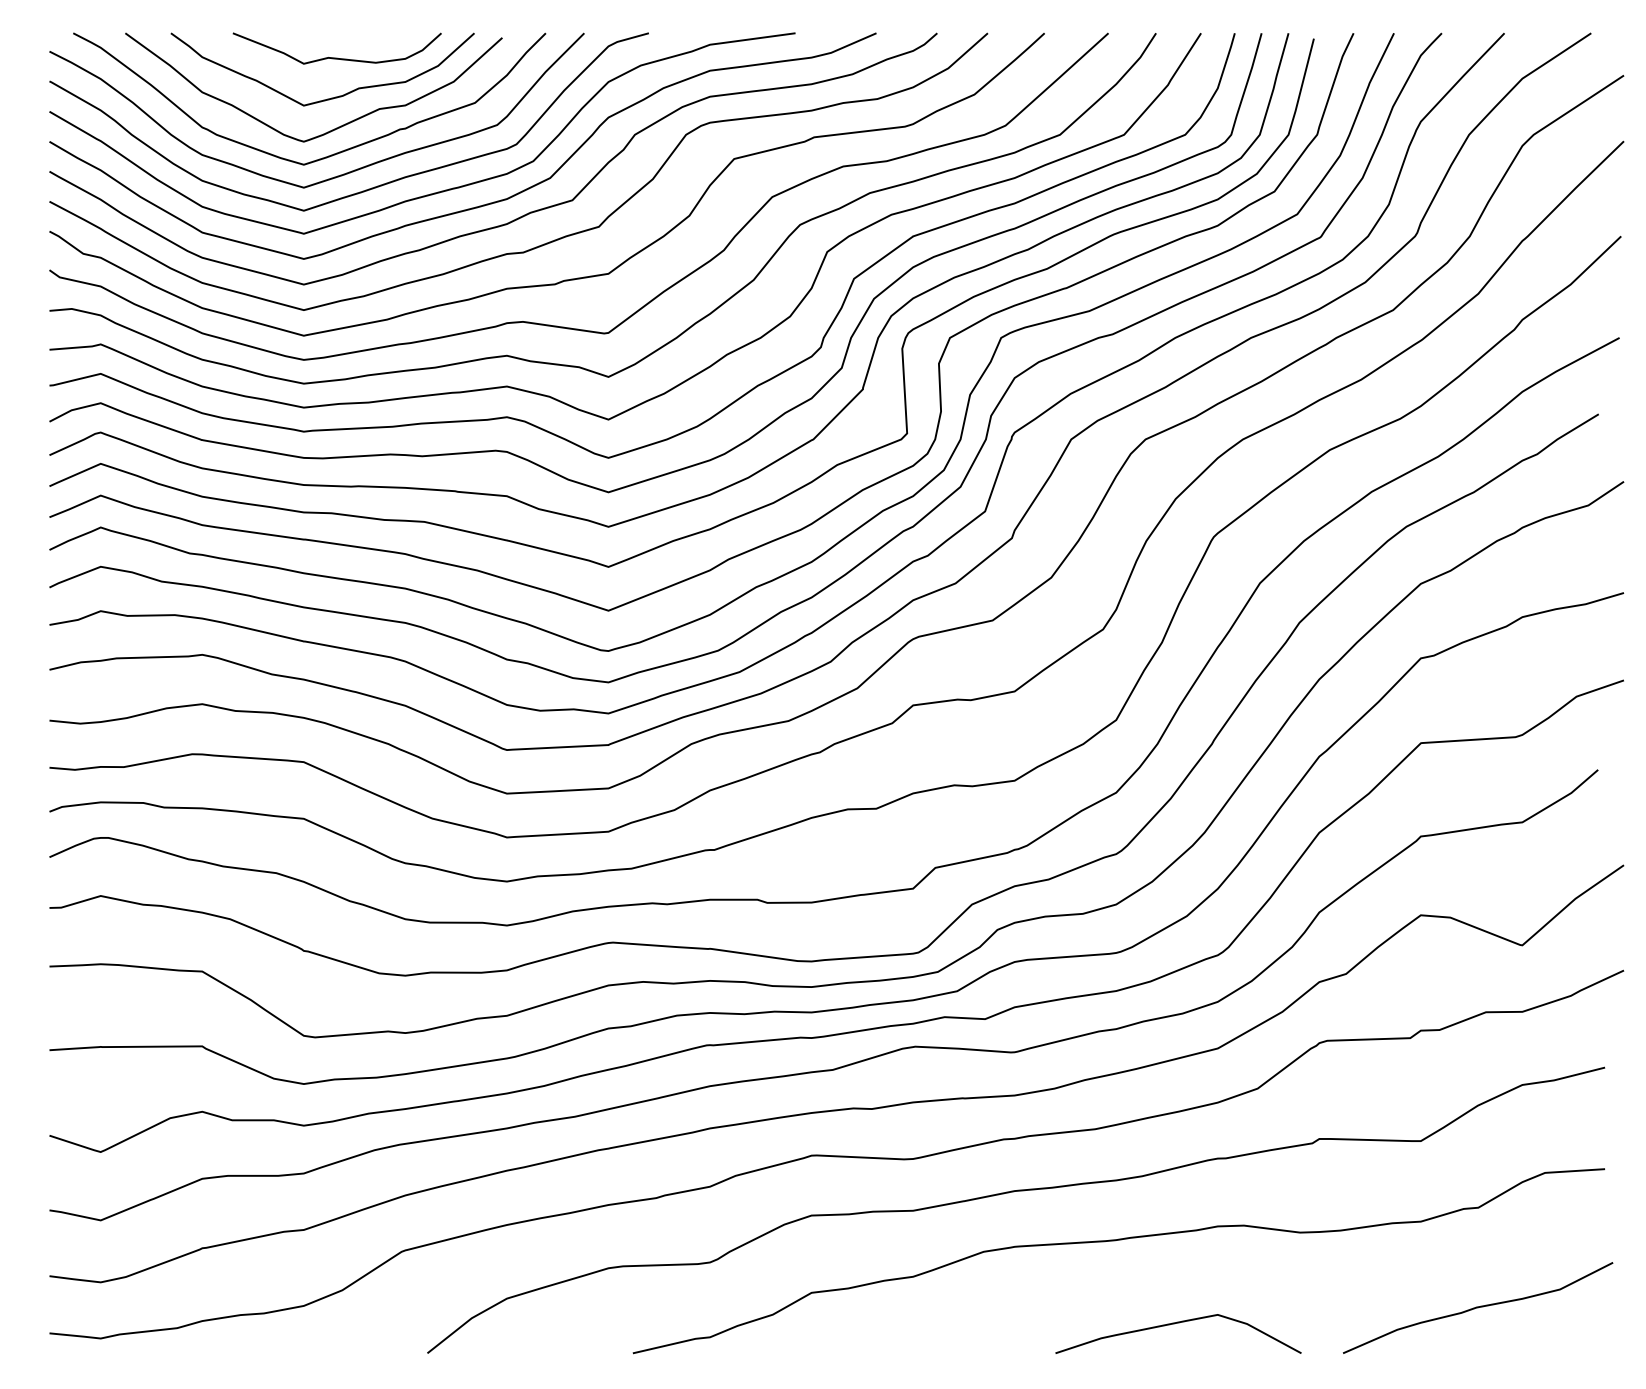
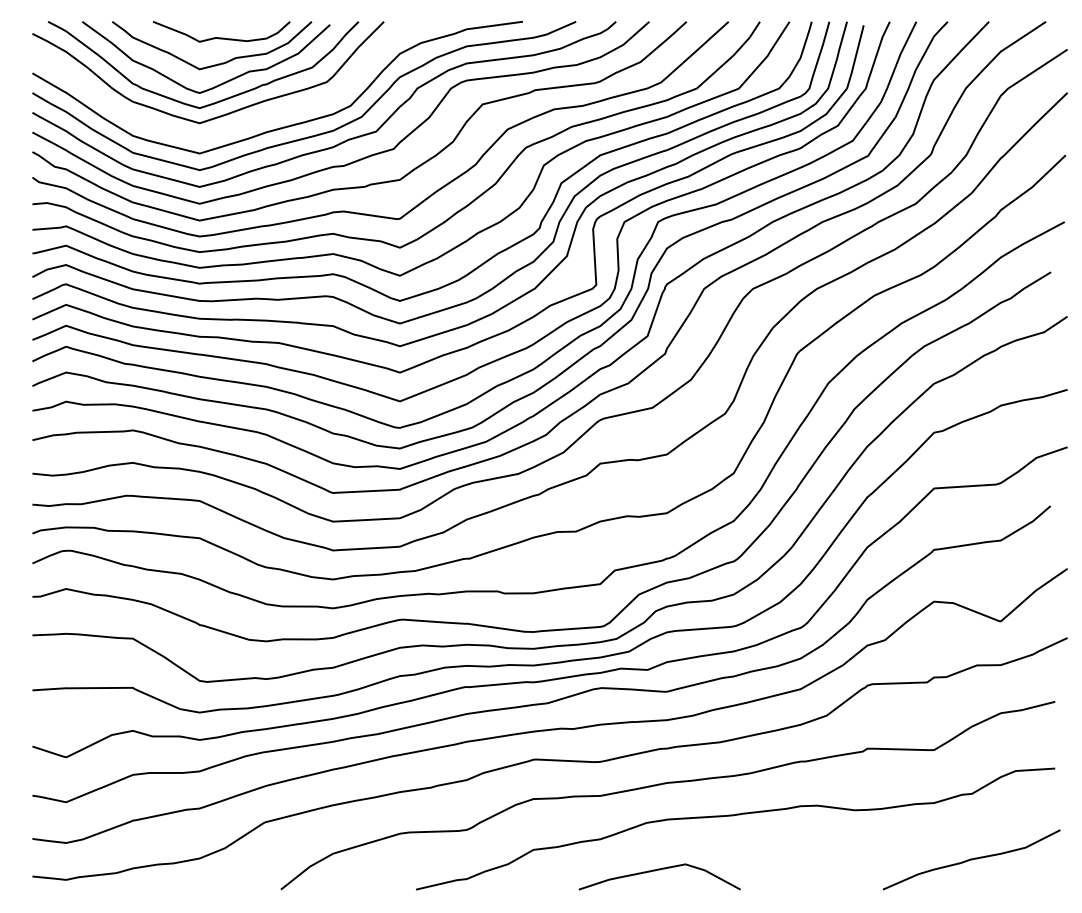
curve: (376, 184) -> (247, 121), removed
curve: (1178, 1324) -> (659, 870), moved

